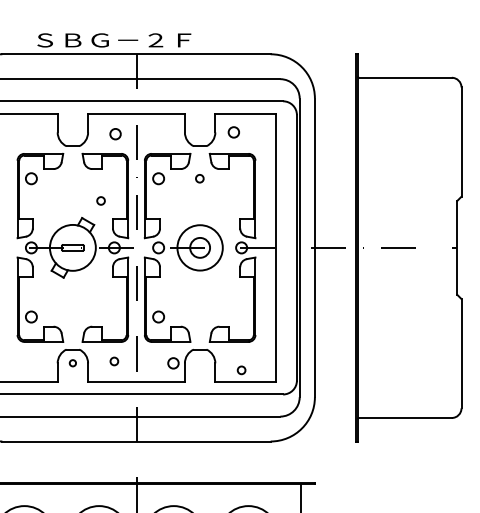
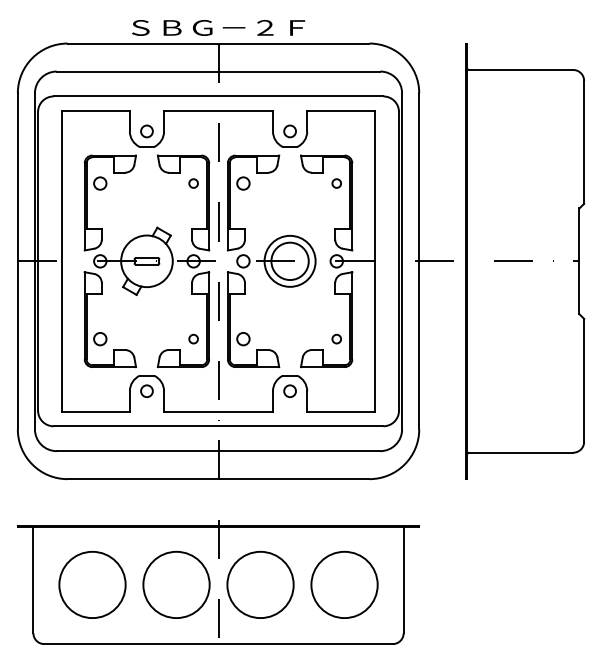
text: (114, 40) -> (218, 27), moved
circle: (233, 132) -> (289, 131), moved
circle: (115, 134) -> (146, 131), moved
circle: (199, 178) -> (336, 183), moved
circle: (100, 200) -> (193, 183), moved
circle: (199, 248) -> (289, 261), size x1.67
circle: (114, 360) -> (193, 338), moved
circle: (72, 362) -> (146, 390), size x1.67
circle: (172, 362) -> (289, 390), moved
circle: (241, 369) -> (336, 338), moved

